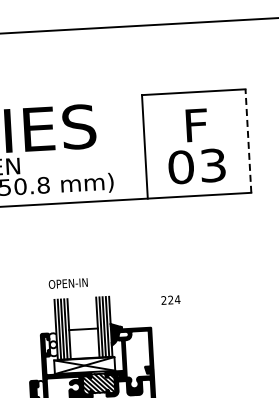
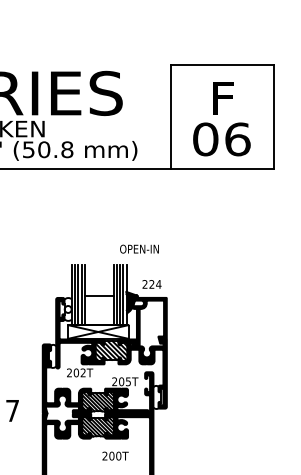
line: (248, 140) -> (274, 116), dashed -> solid
text: (212, 165) -> (237, 139), 03 -> 06
text: (68, 282) -> (139, 248), moved
text: (170, 300) -> (151, 284), moved

